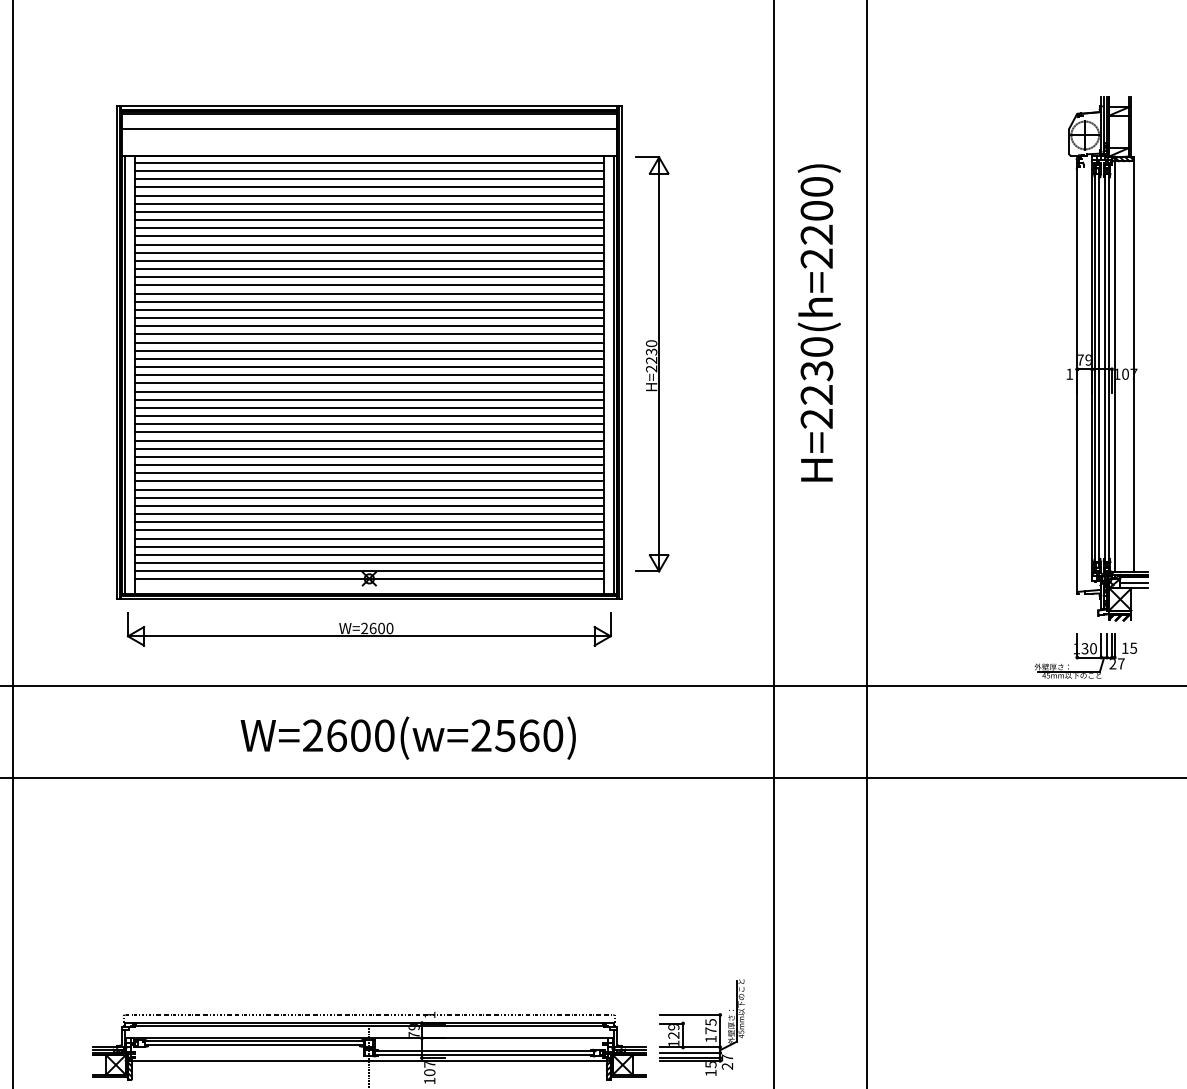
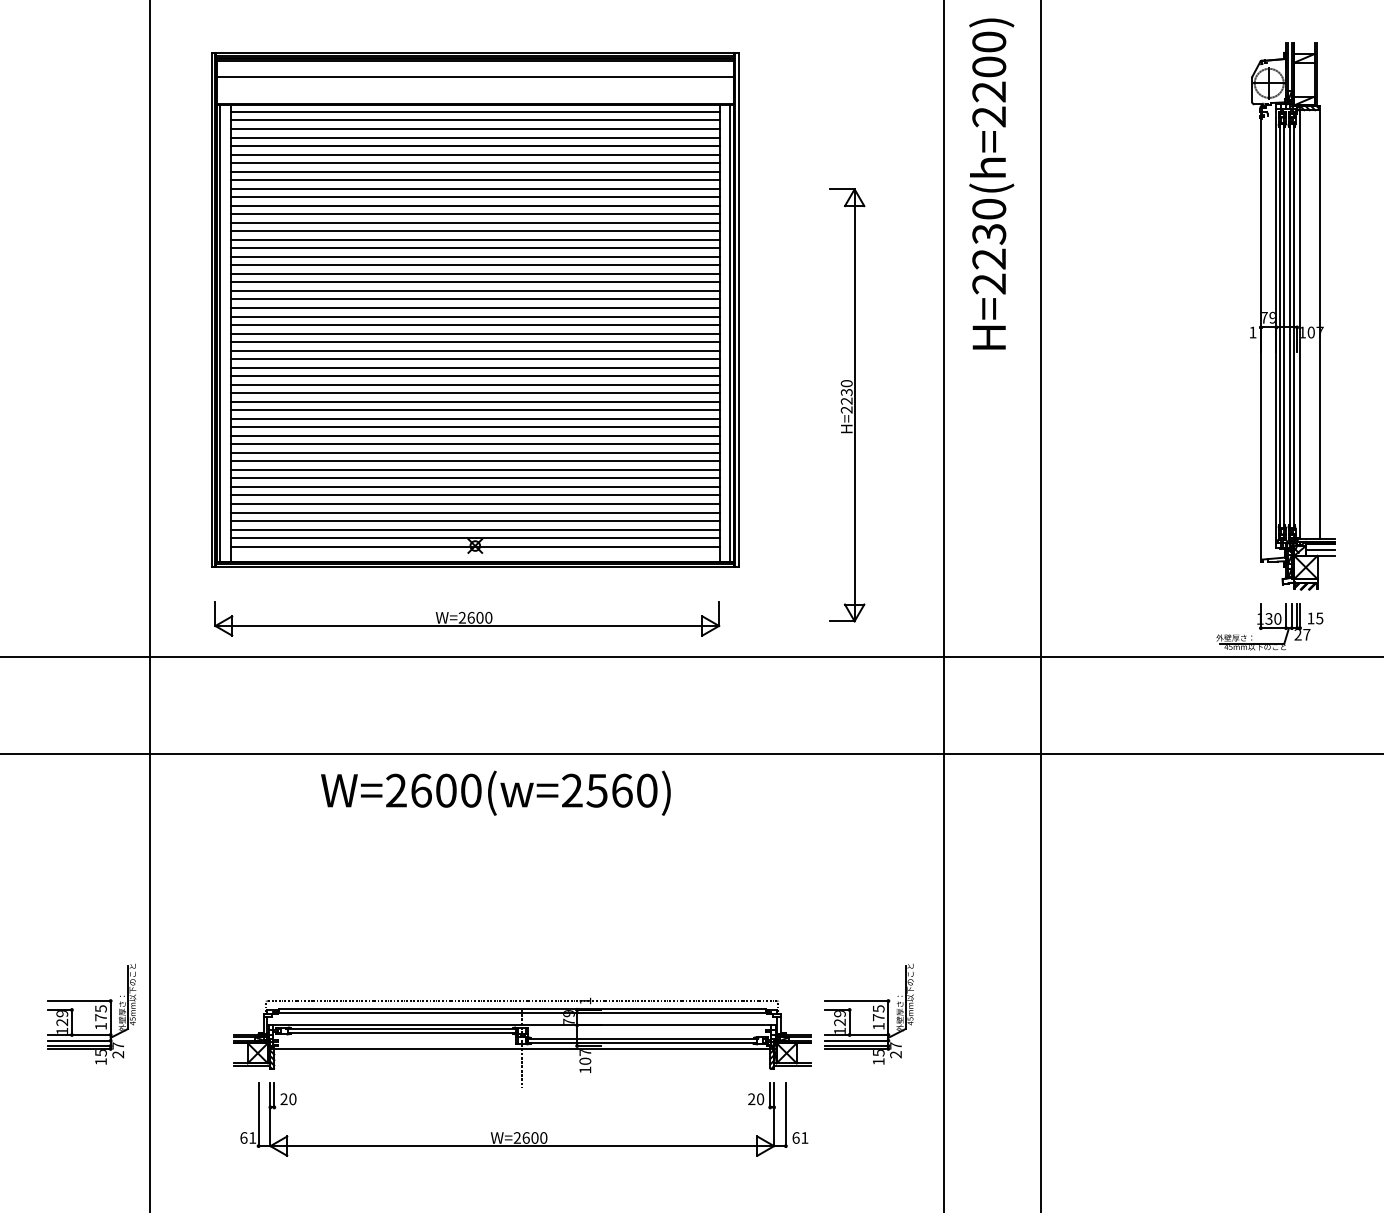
text: (819, 322) -> (991, 183), moved
part: (369, 352) -> (475, 309), moved
part: (652, 364) -> (847, 405), moved
part: (369, 629) -> (467, 618), moved
text: (407, 737) -> (495, 792), moved

